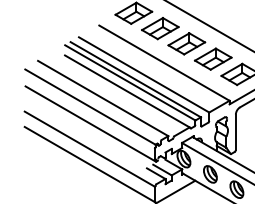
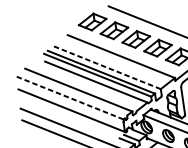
line: (143, 74) -> (106, 67), solid -> dashed
line: (90, 106) -> (69, 97), solid -> dashed

